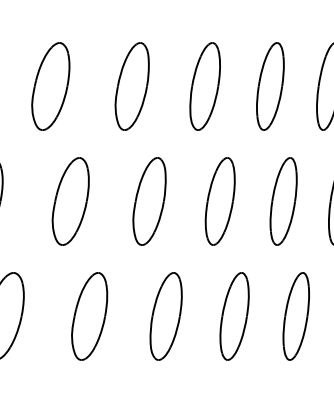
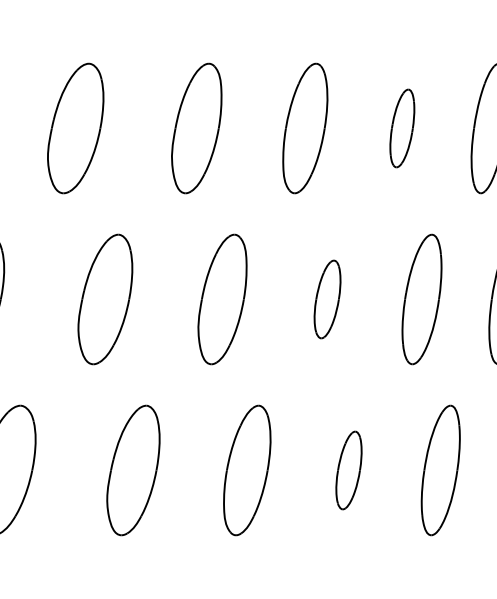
part: (270, 86) -> (402, 128), size x0.6
part: (219, 201) -> (326, 299), size x0.6
part: (234, 316) -> (348, 470), size x0.6

